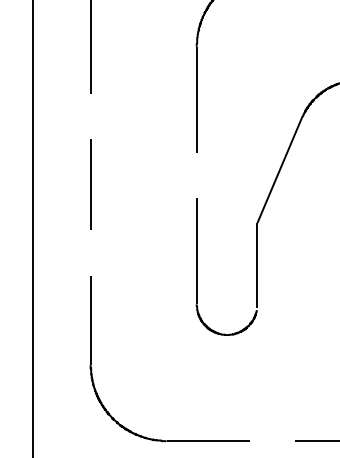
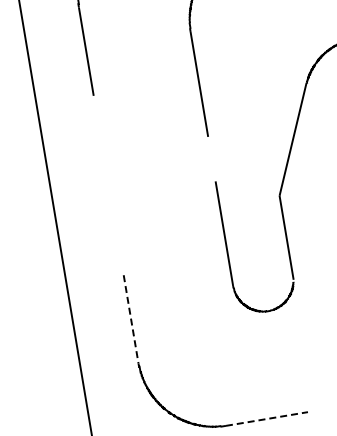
line: (90, 184) -> (108, 185), removed
line: (90, 320) -> (131, 319), solid -> dashed
line: (208, 441) -> (267, 419), solid -> dashed

